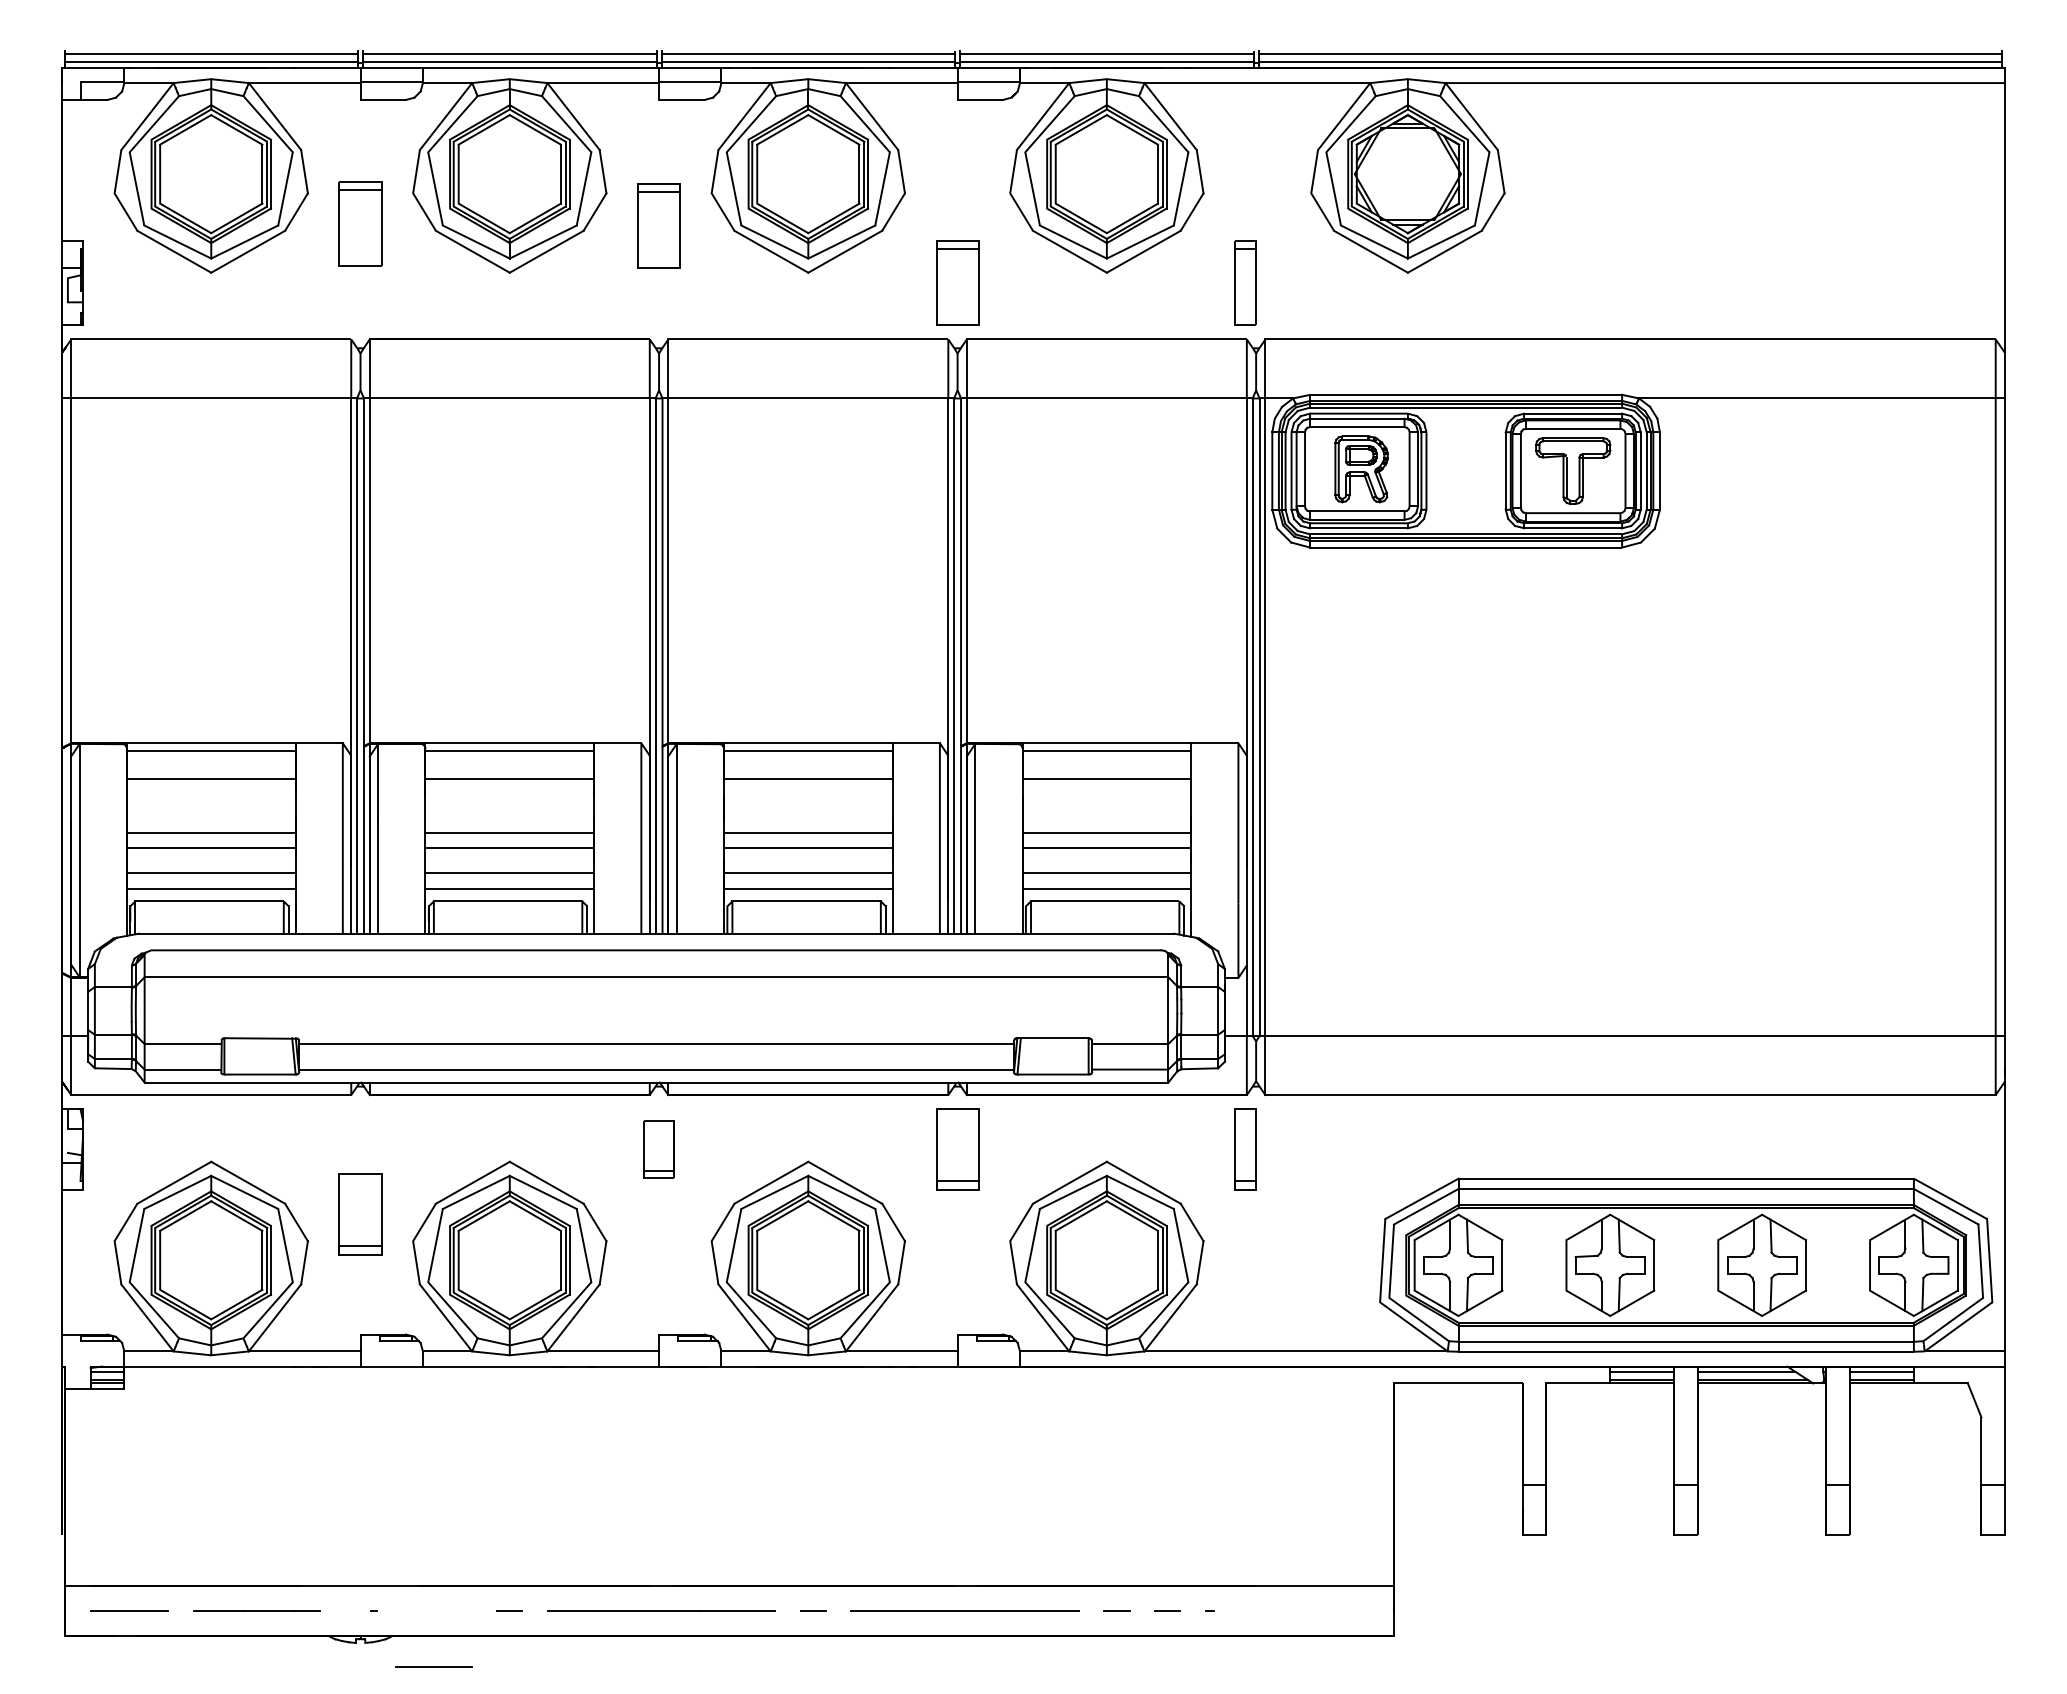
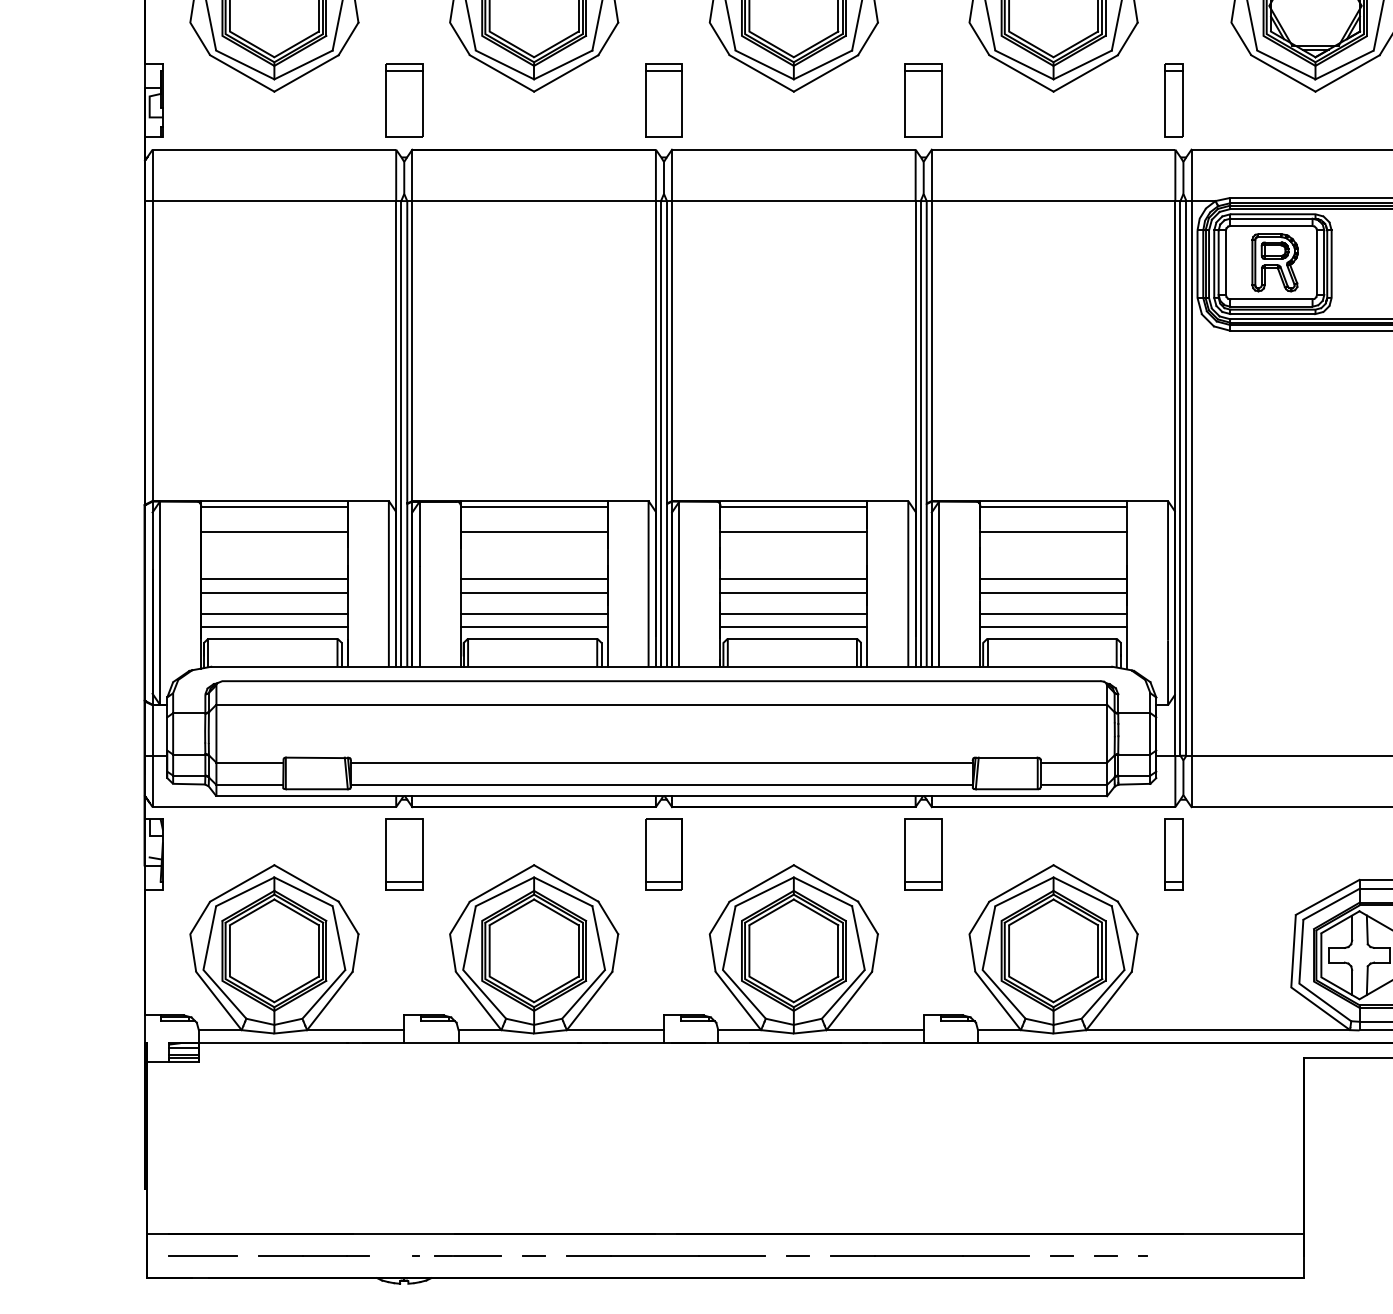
part: (360, 223) -> (404, 100), moved
part: (658, 225) -> (663, 100), moved
part: (658, 1149) -> (663, 854), size x1.43
part: (360, 1214) -> (404, 854), moved
line: (433, 1666) -> (467, 1255), moved

